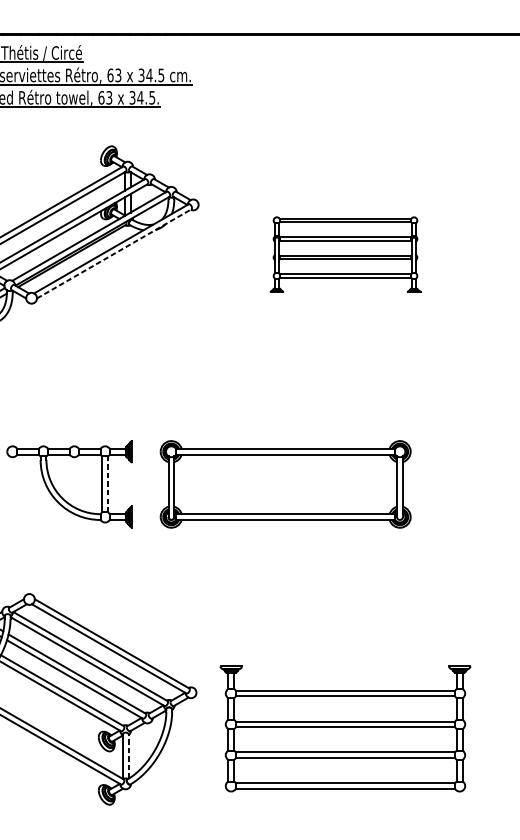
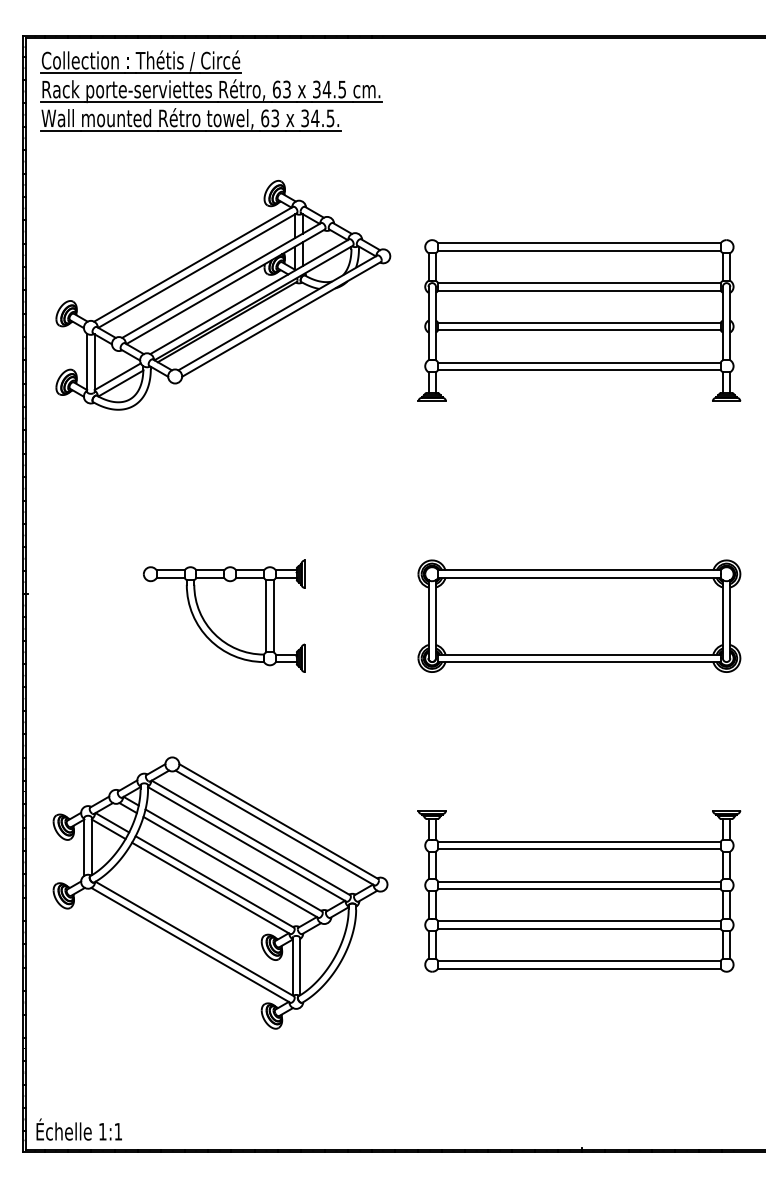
line: (114, 253) -> (281, 319), dashed -> solid
part: (345, 254) -> (579, 320), size x1.67
line: (107, 483) -> (273, 615), dashed -> solid
part: (285, 483) -> (579, 615), moved
part: (345, 729) -> (579, 891), moved
line: (128, 756) -> (300, 966), dashed -> solid

